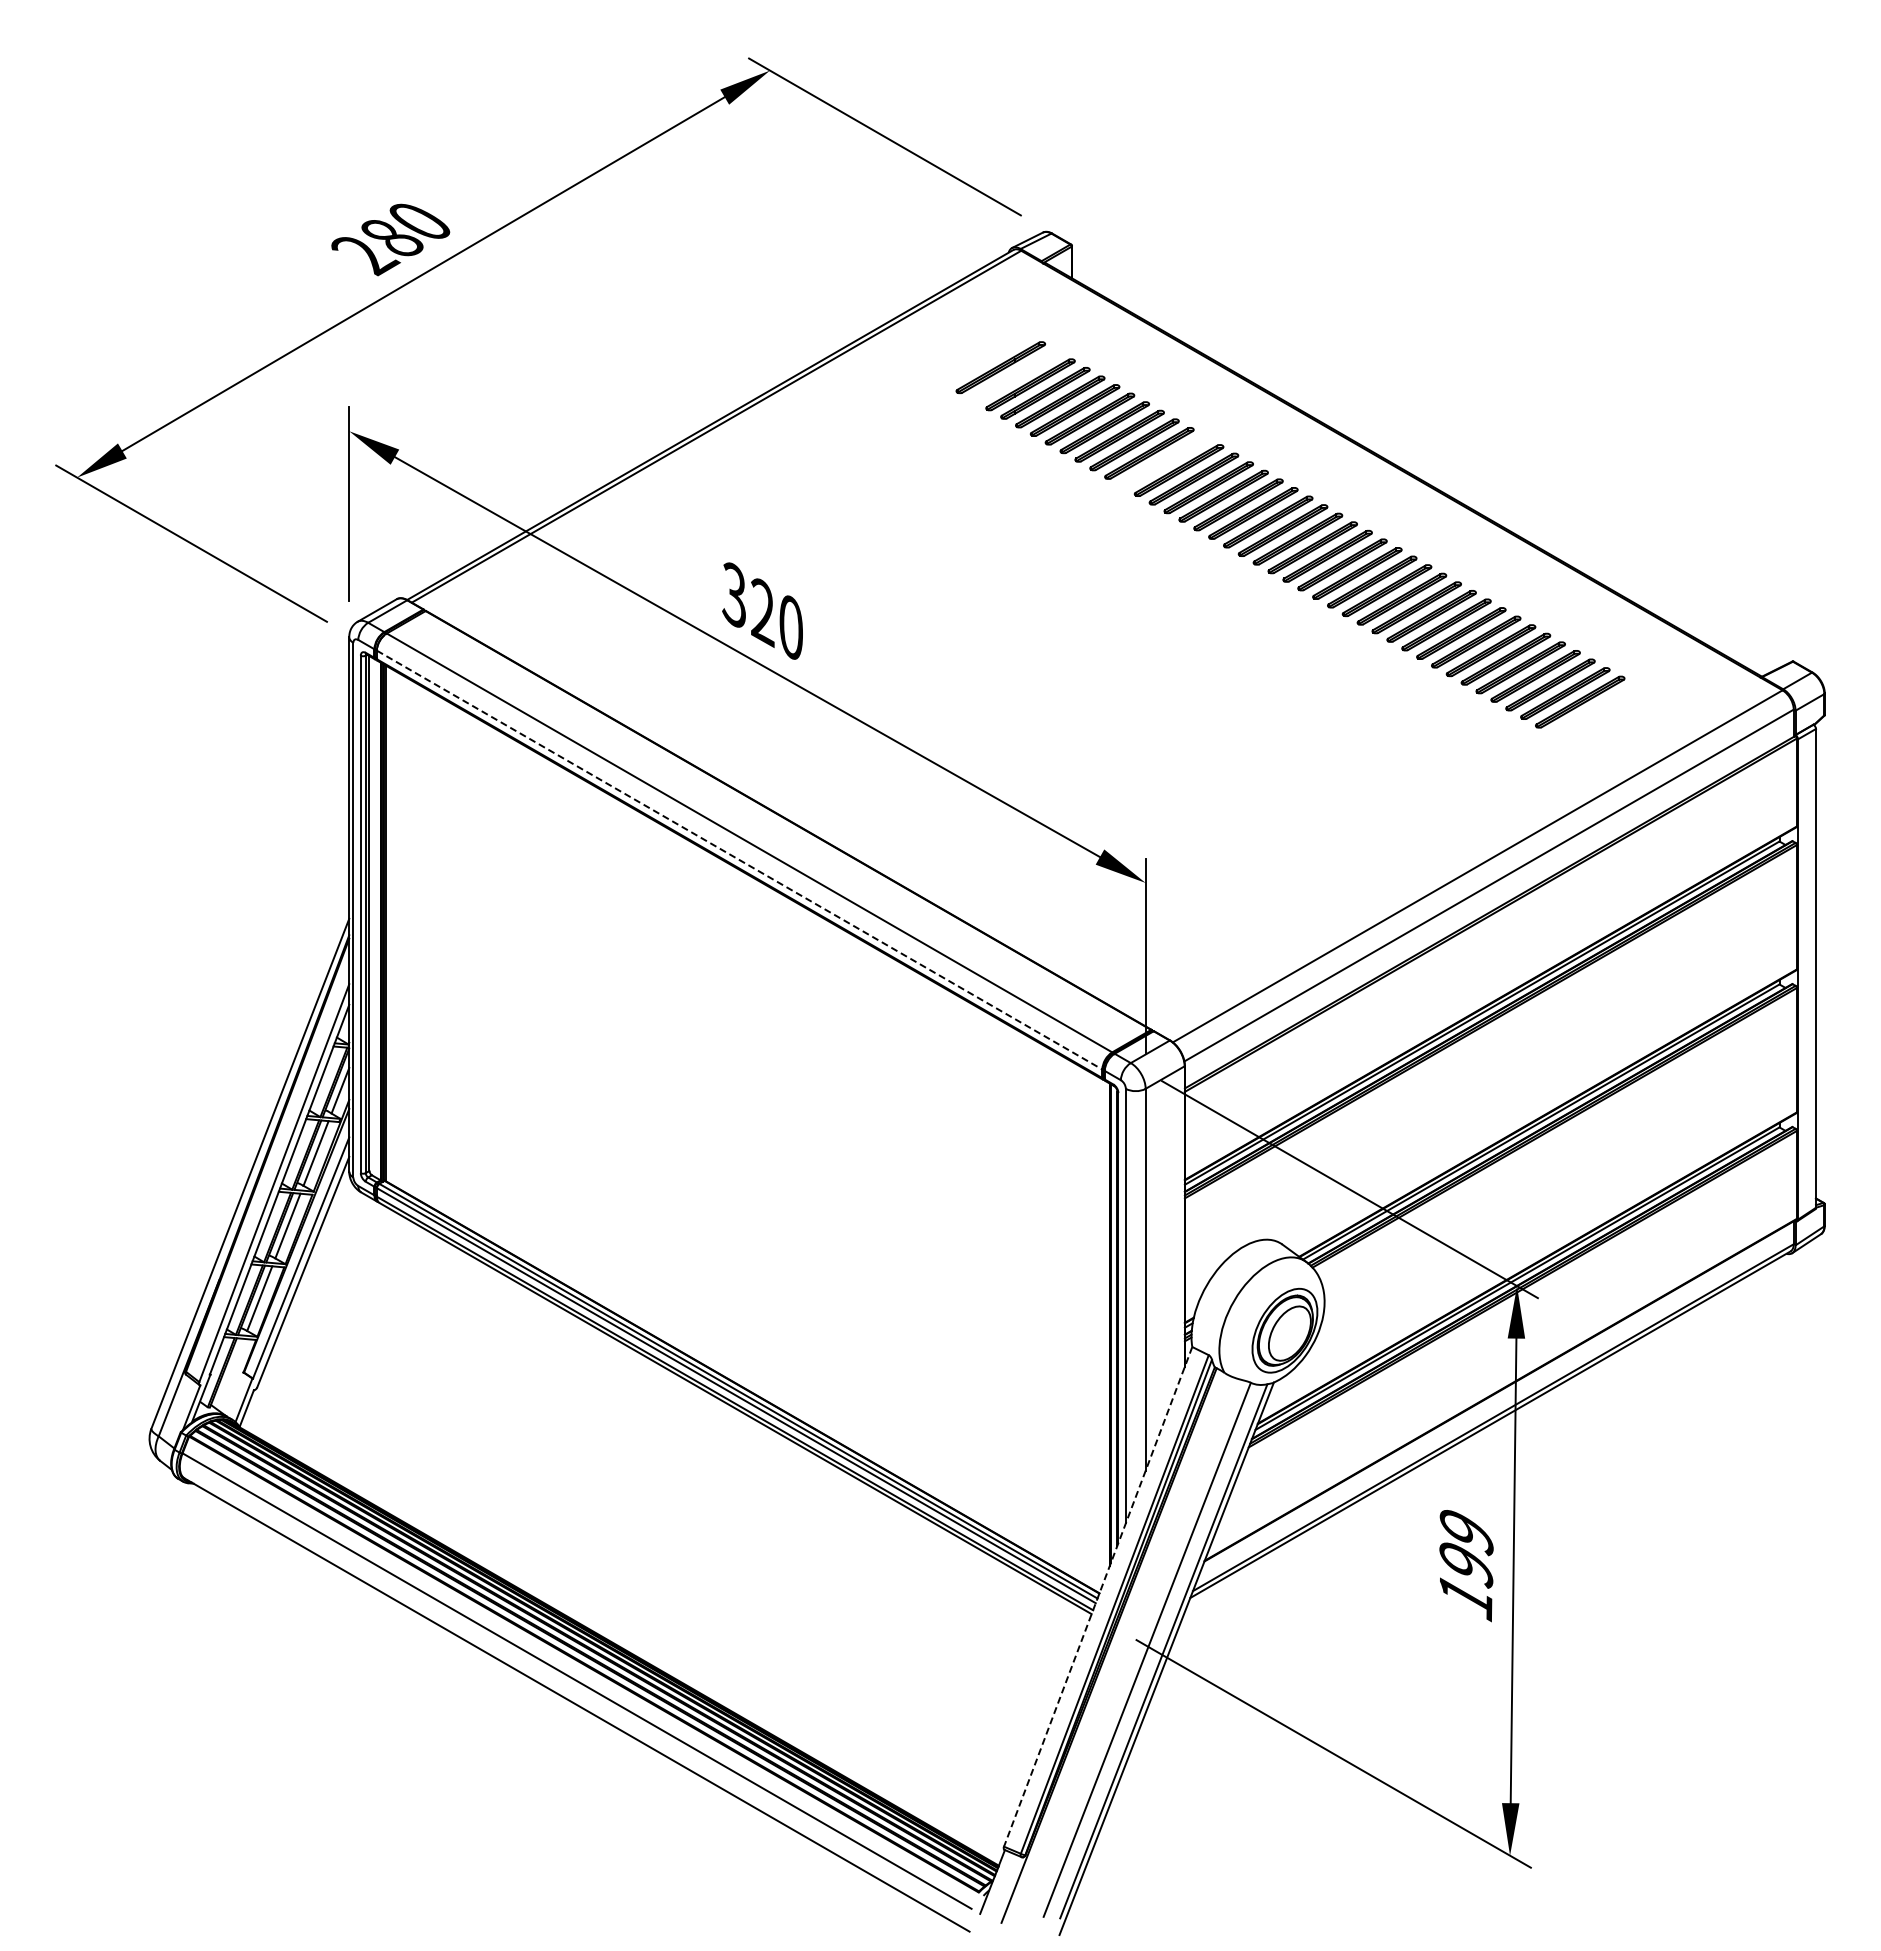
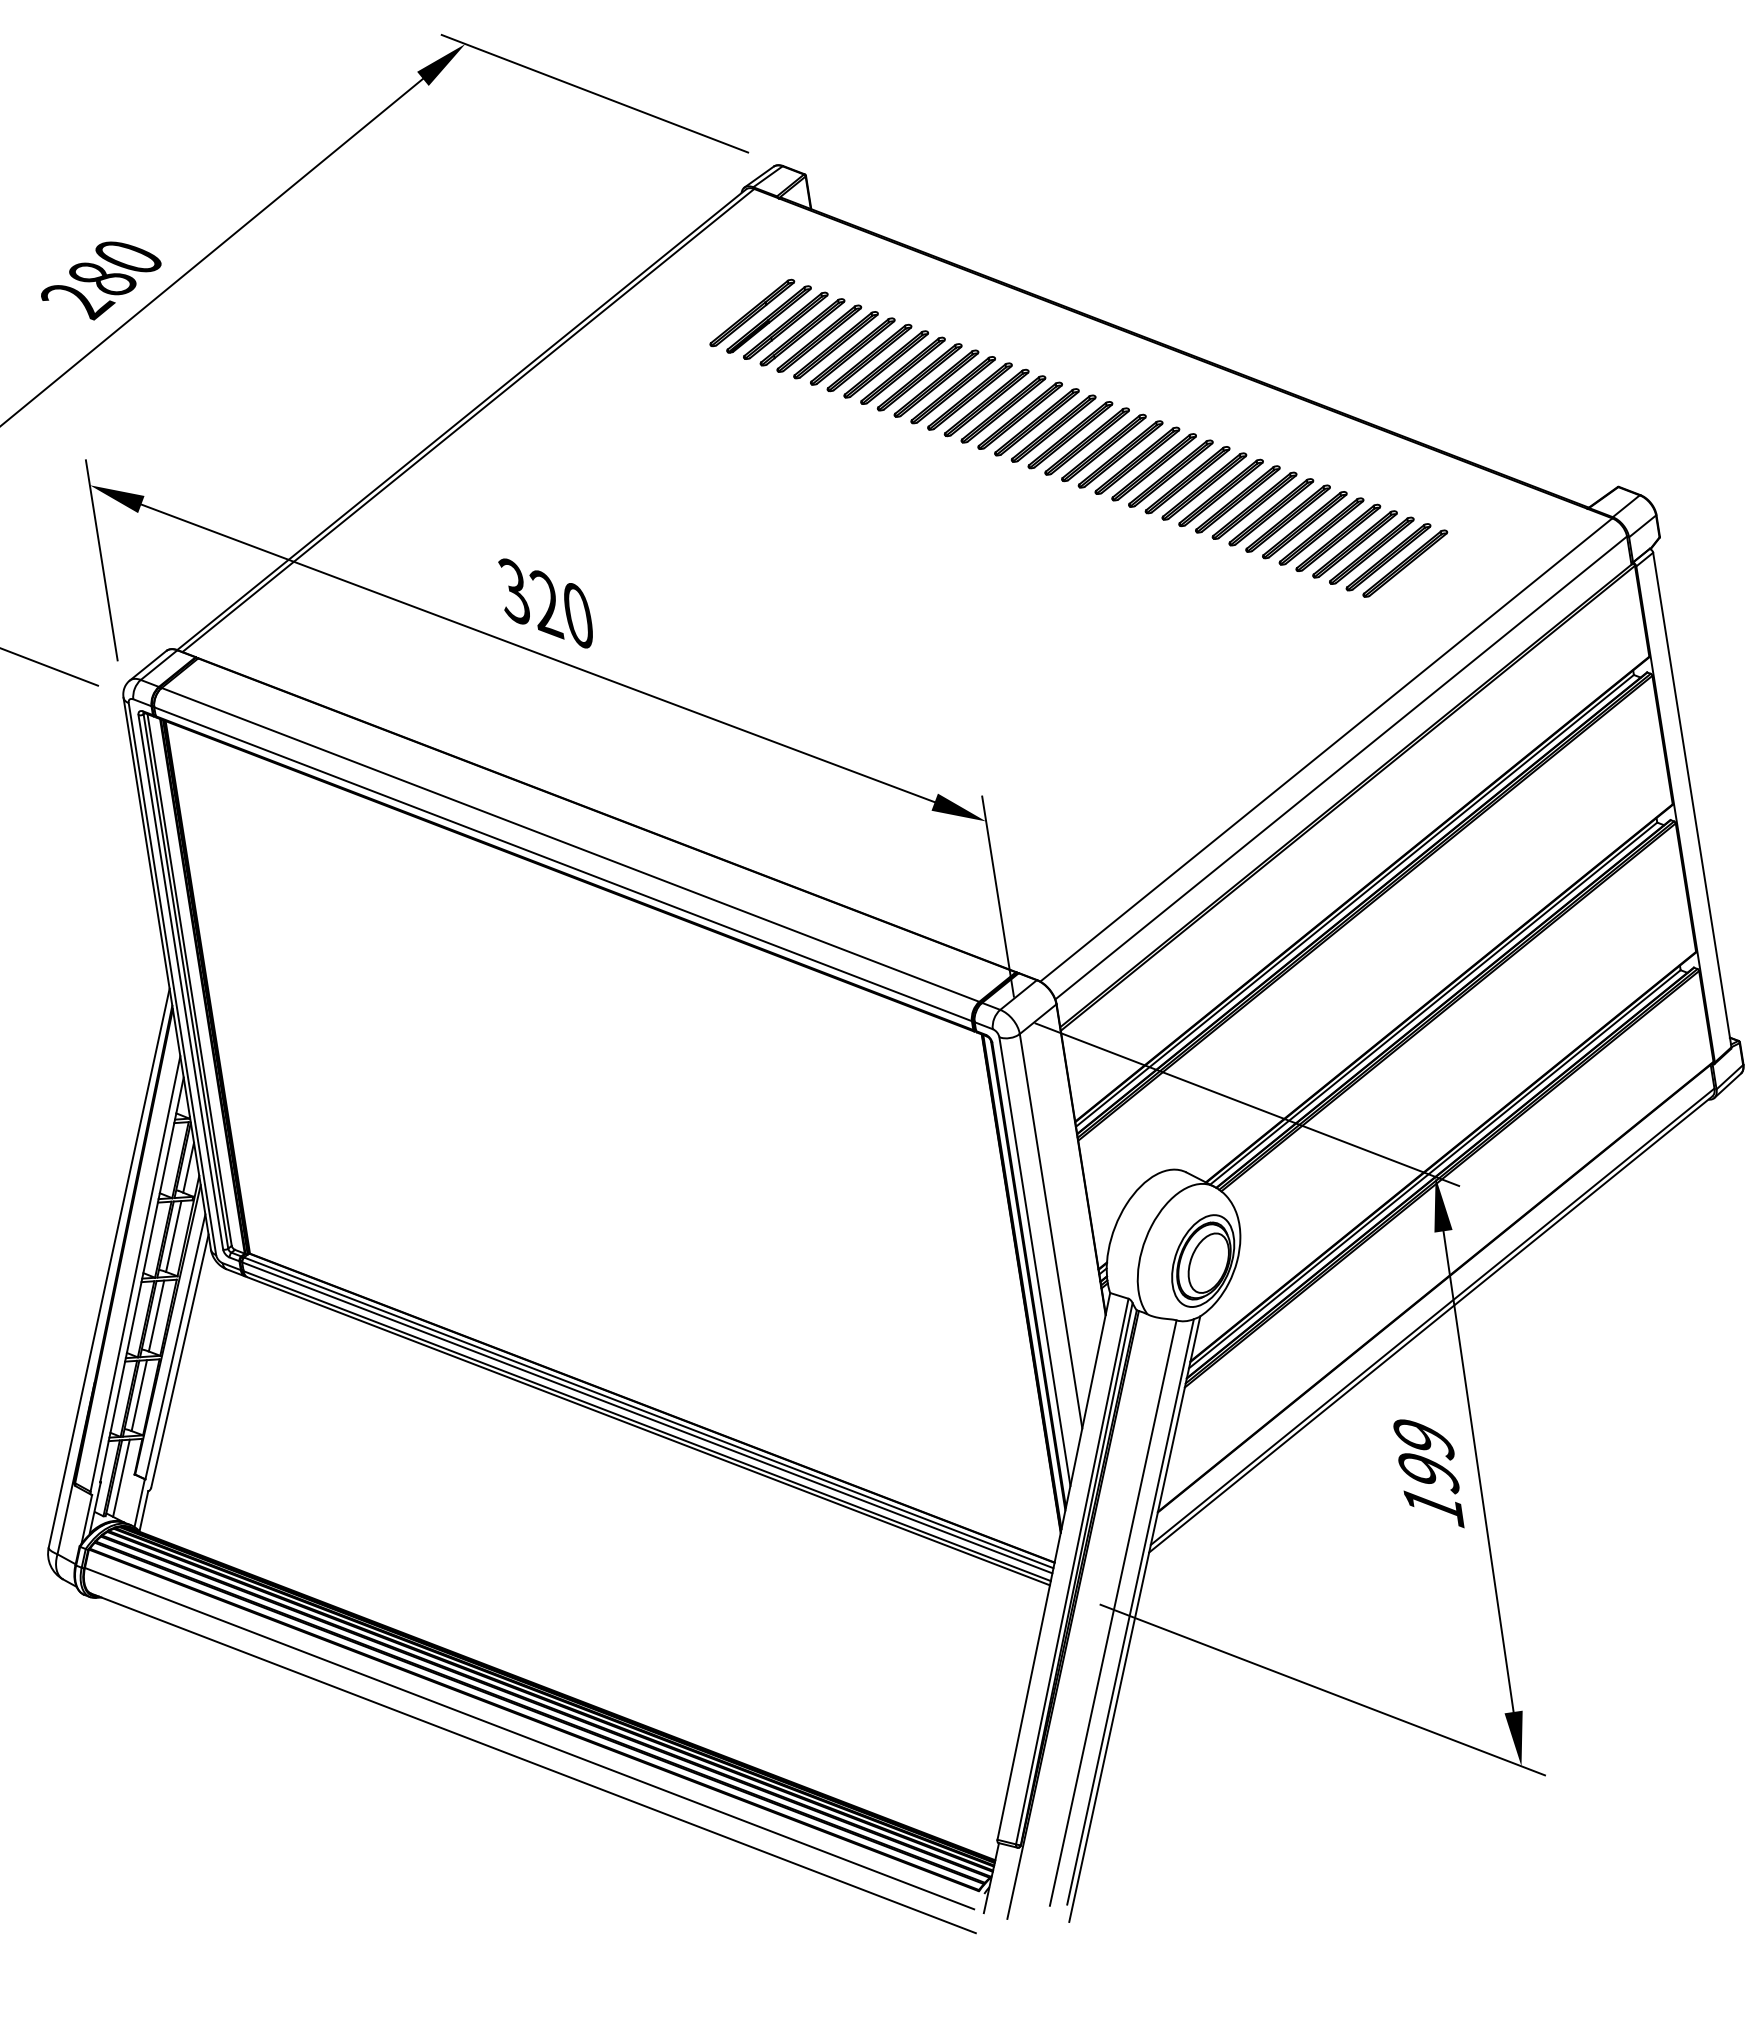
part: (1015, 375) -> (768, 318), added
part: (1164, 461) -> (936, 383), added
line: (739, 860) -> (563, 864), dashed -> solid
line: (230, 1373) -> (121, 1477), added
line: (1098, 1596) -> (1054, 1565), dashed -> solid

